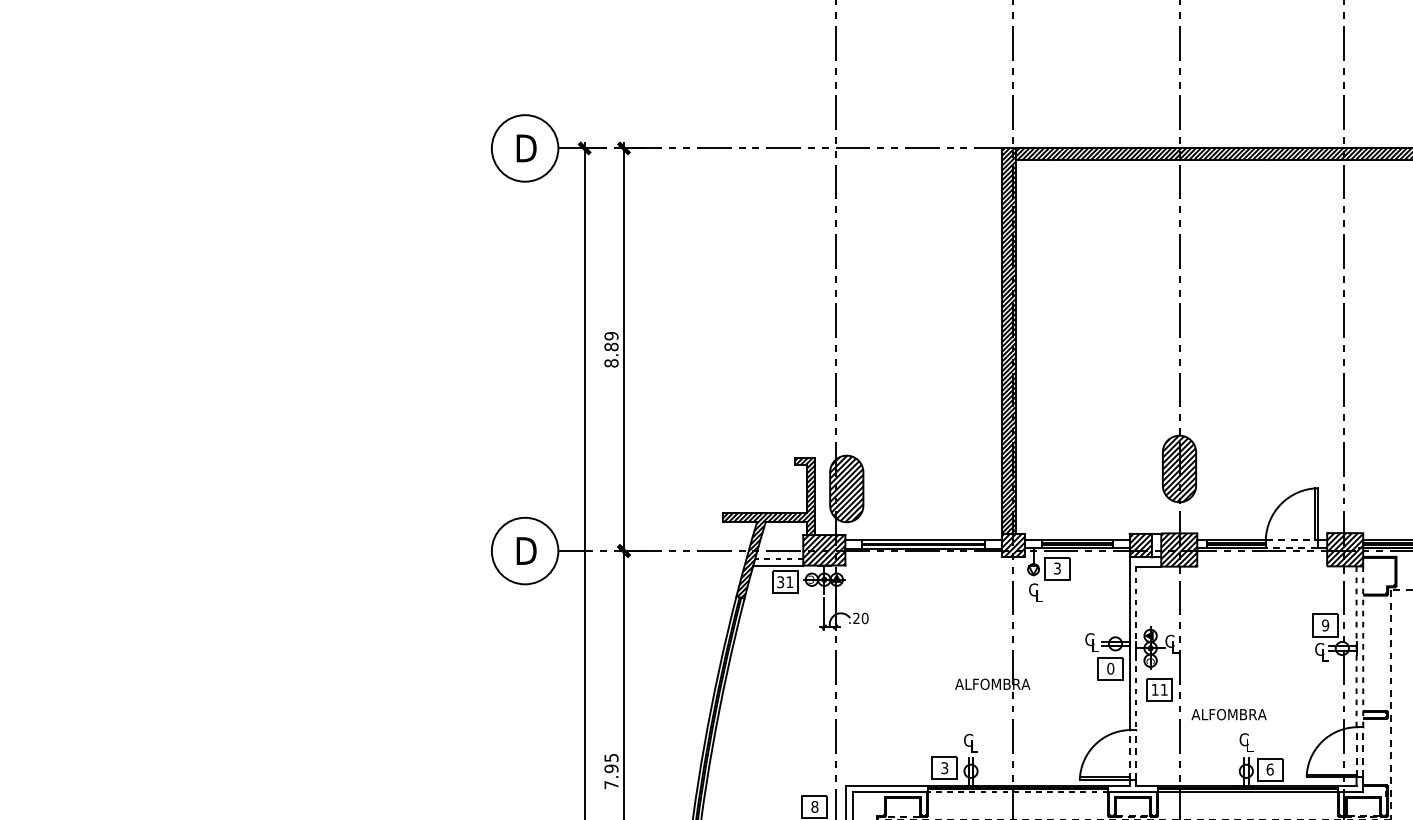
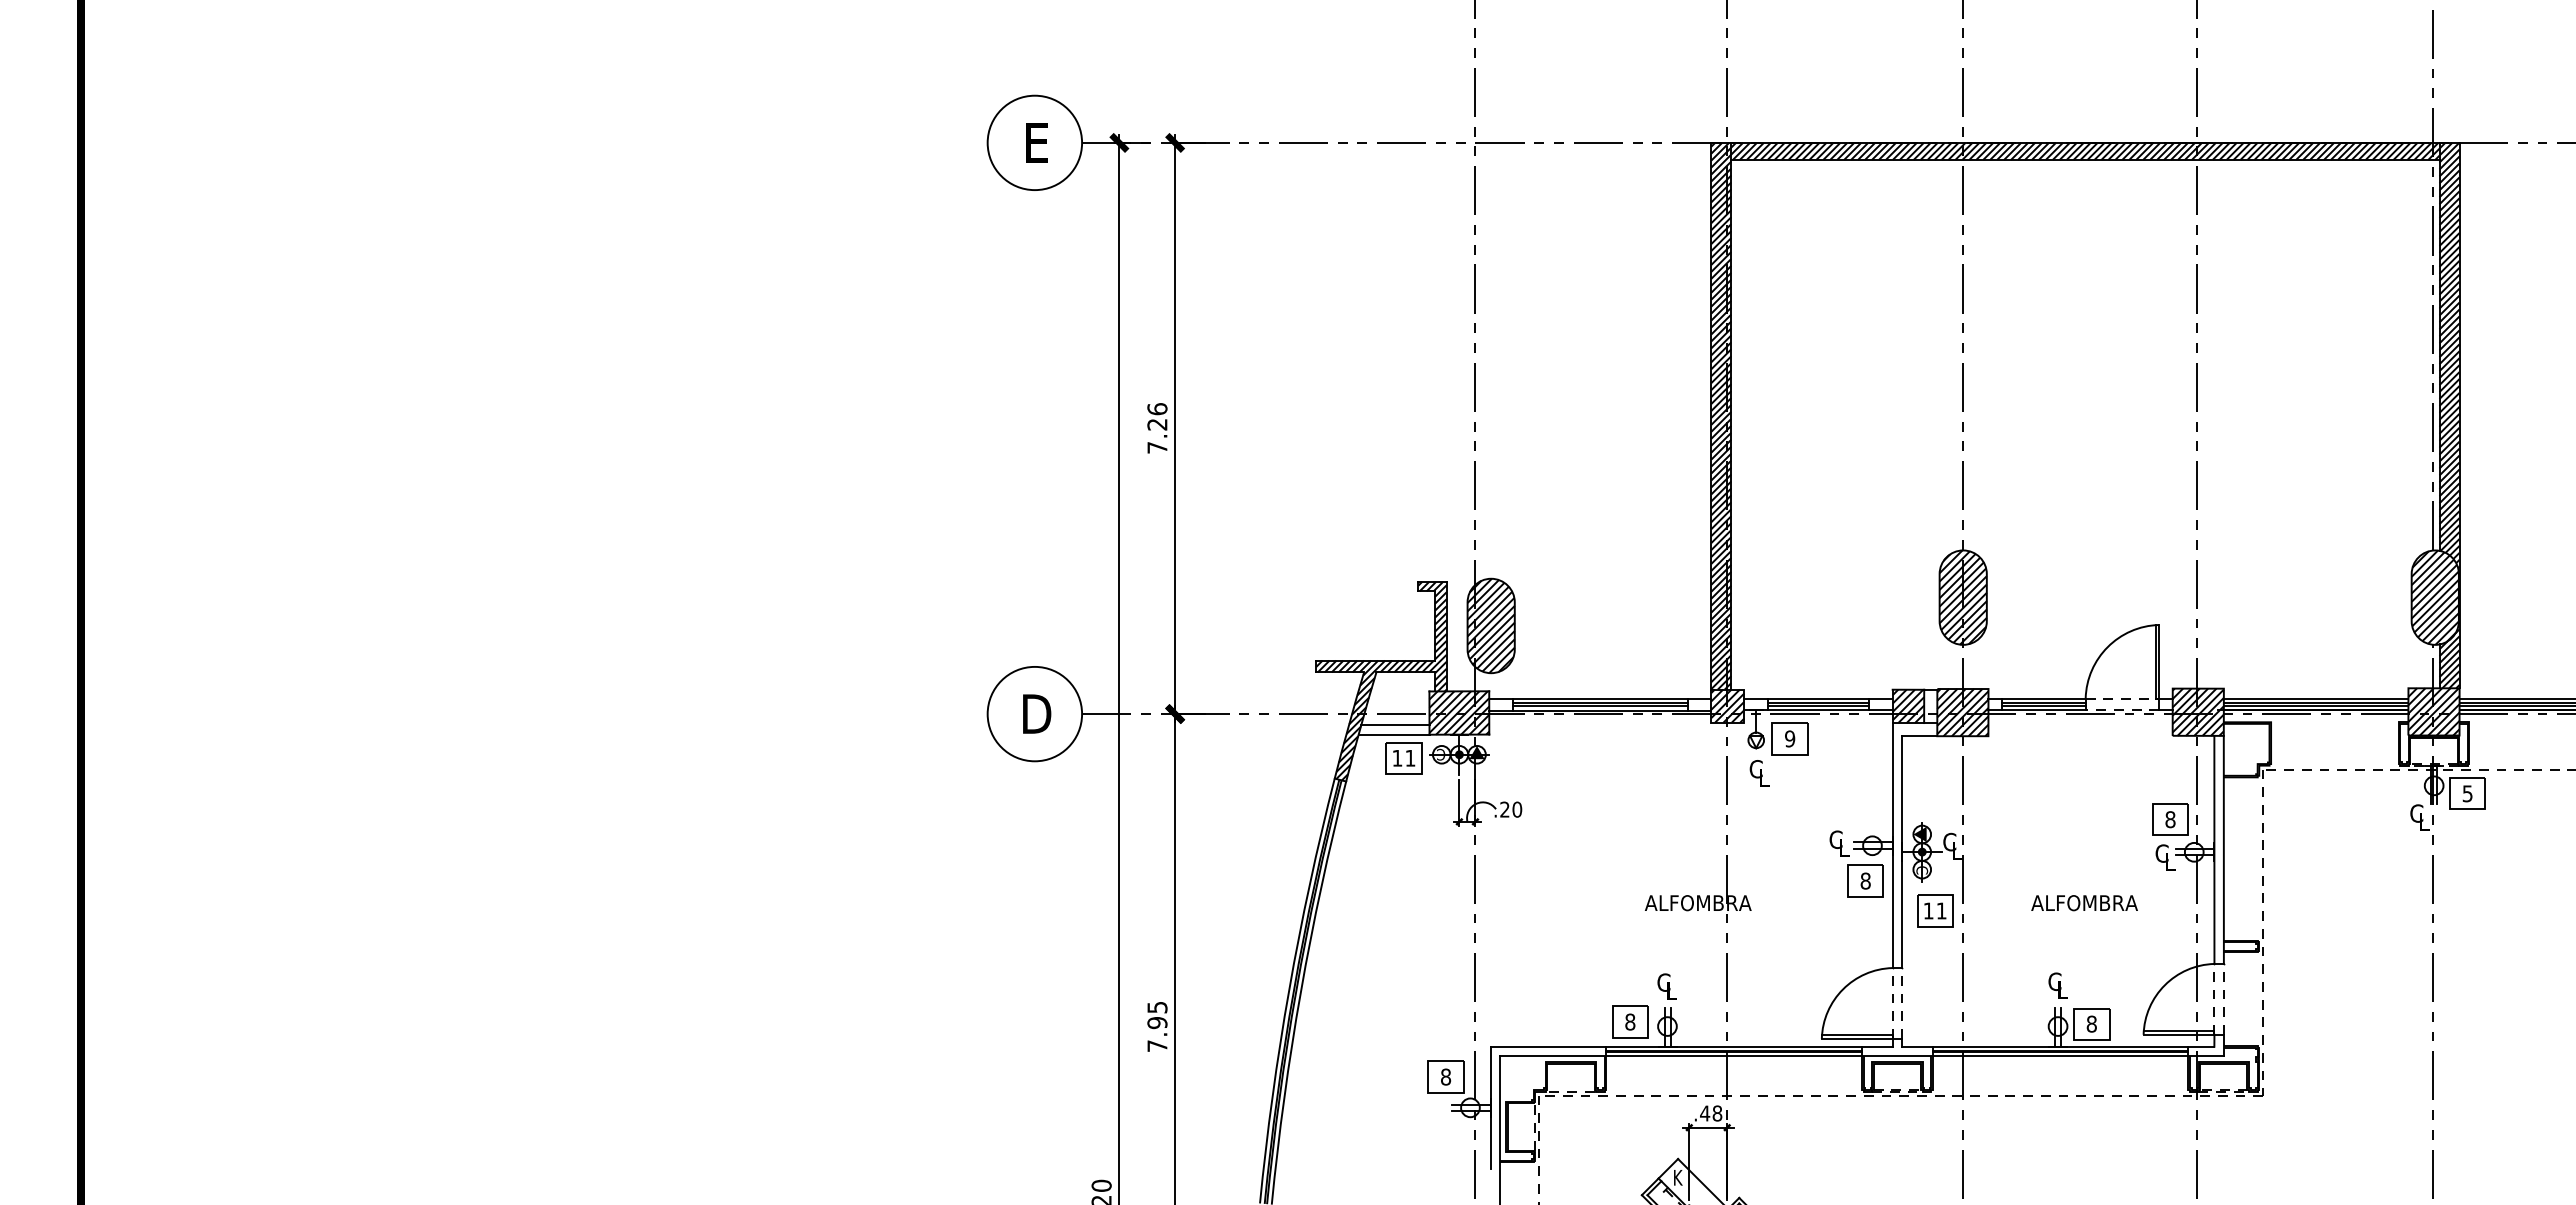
text: (526, 148) -> (1037, 142), D -> E
text: (611, 349) -> (1157, 428), 8.89 -> 7.26
line: (778, 559) -> (1394, 725), dashed -> solid
text: (1057, 568) -> (1790, 738), 3 -> 9
text: (780, 581) -> (1397, 757), 31 -> 11
text: (1325, 625) -> (2170, 819), 9 -> 8
line: (1356, 647) -> (2214, 850), dashed -> solid
line: (1362, 647) -> (2223, 850), dashed -> solid
line: (1136, 648) -> (1902, 852), dashed -> solid
text: (1110, 668) -> (1865, 880), 0 -> 8
text: (1229, 714) -> (2084, 903), moved
text: (944, 767) -> (1630, 1021), 3 -> 8
text: (1269, 769) -> (2091, 1023), 6 -> 8
line: (1018, 792) -> (1734, 1056), dashed -> solid

